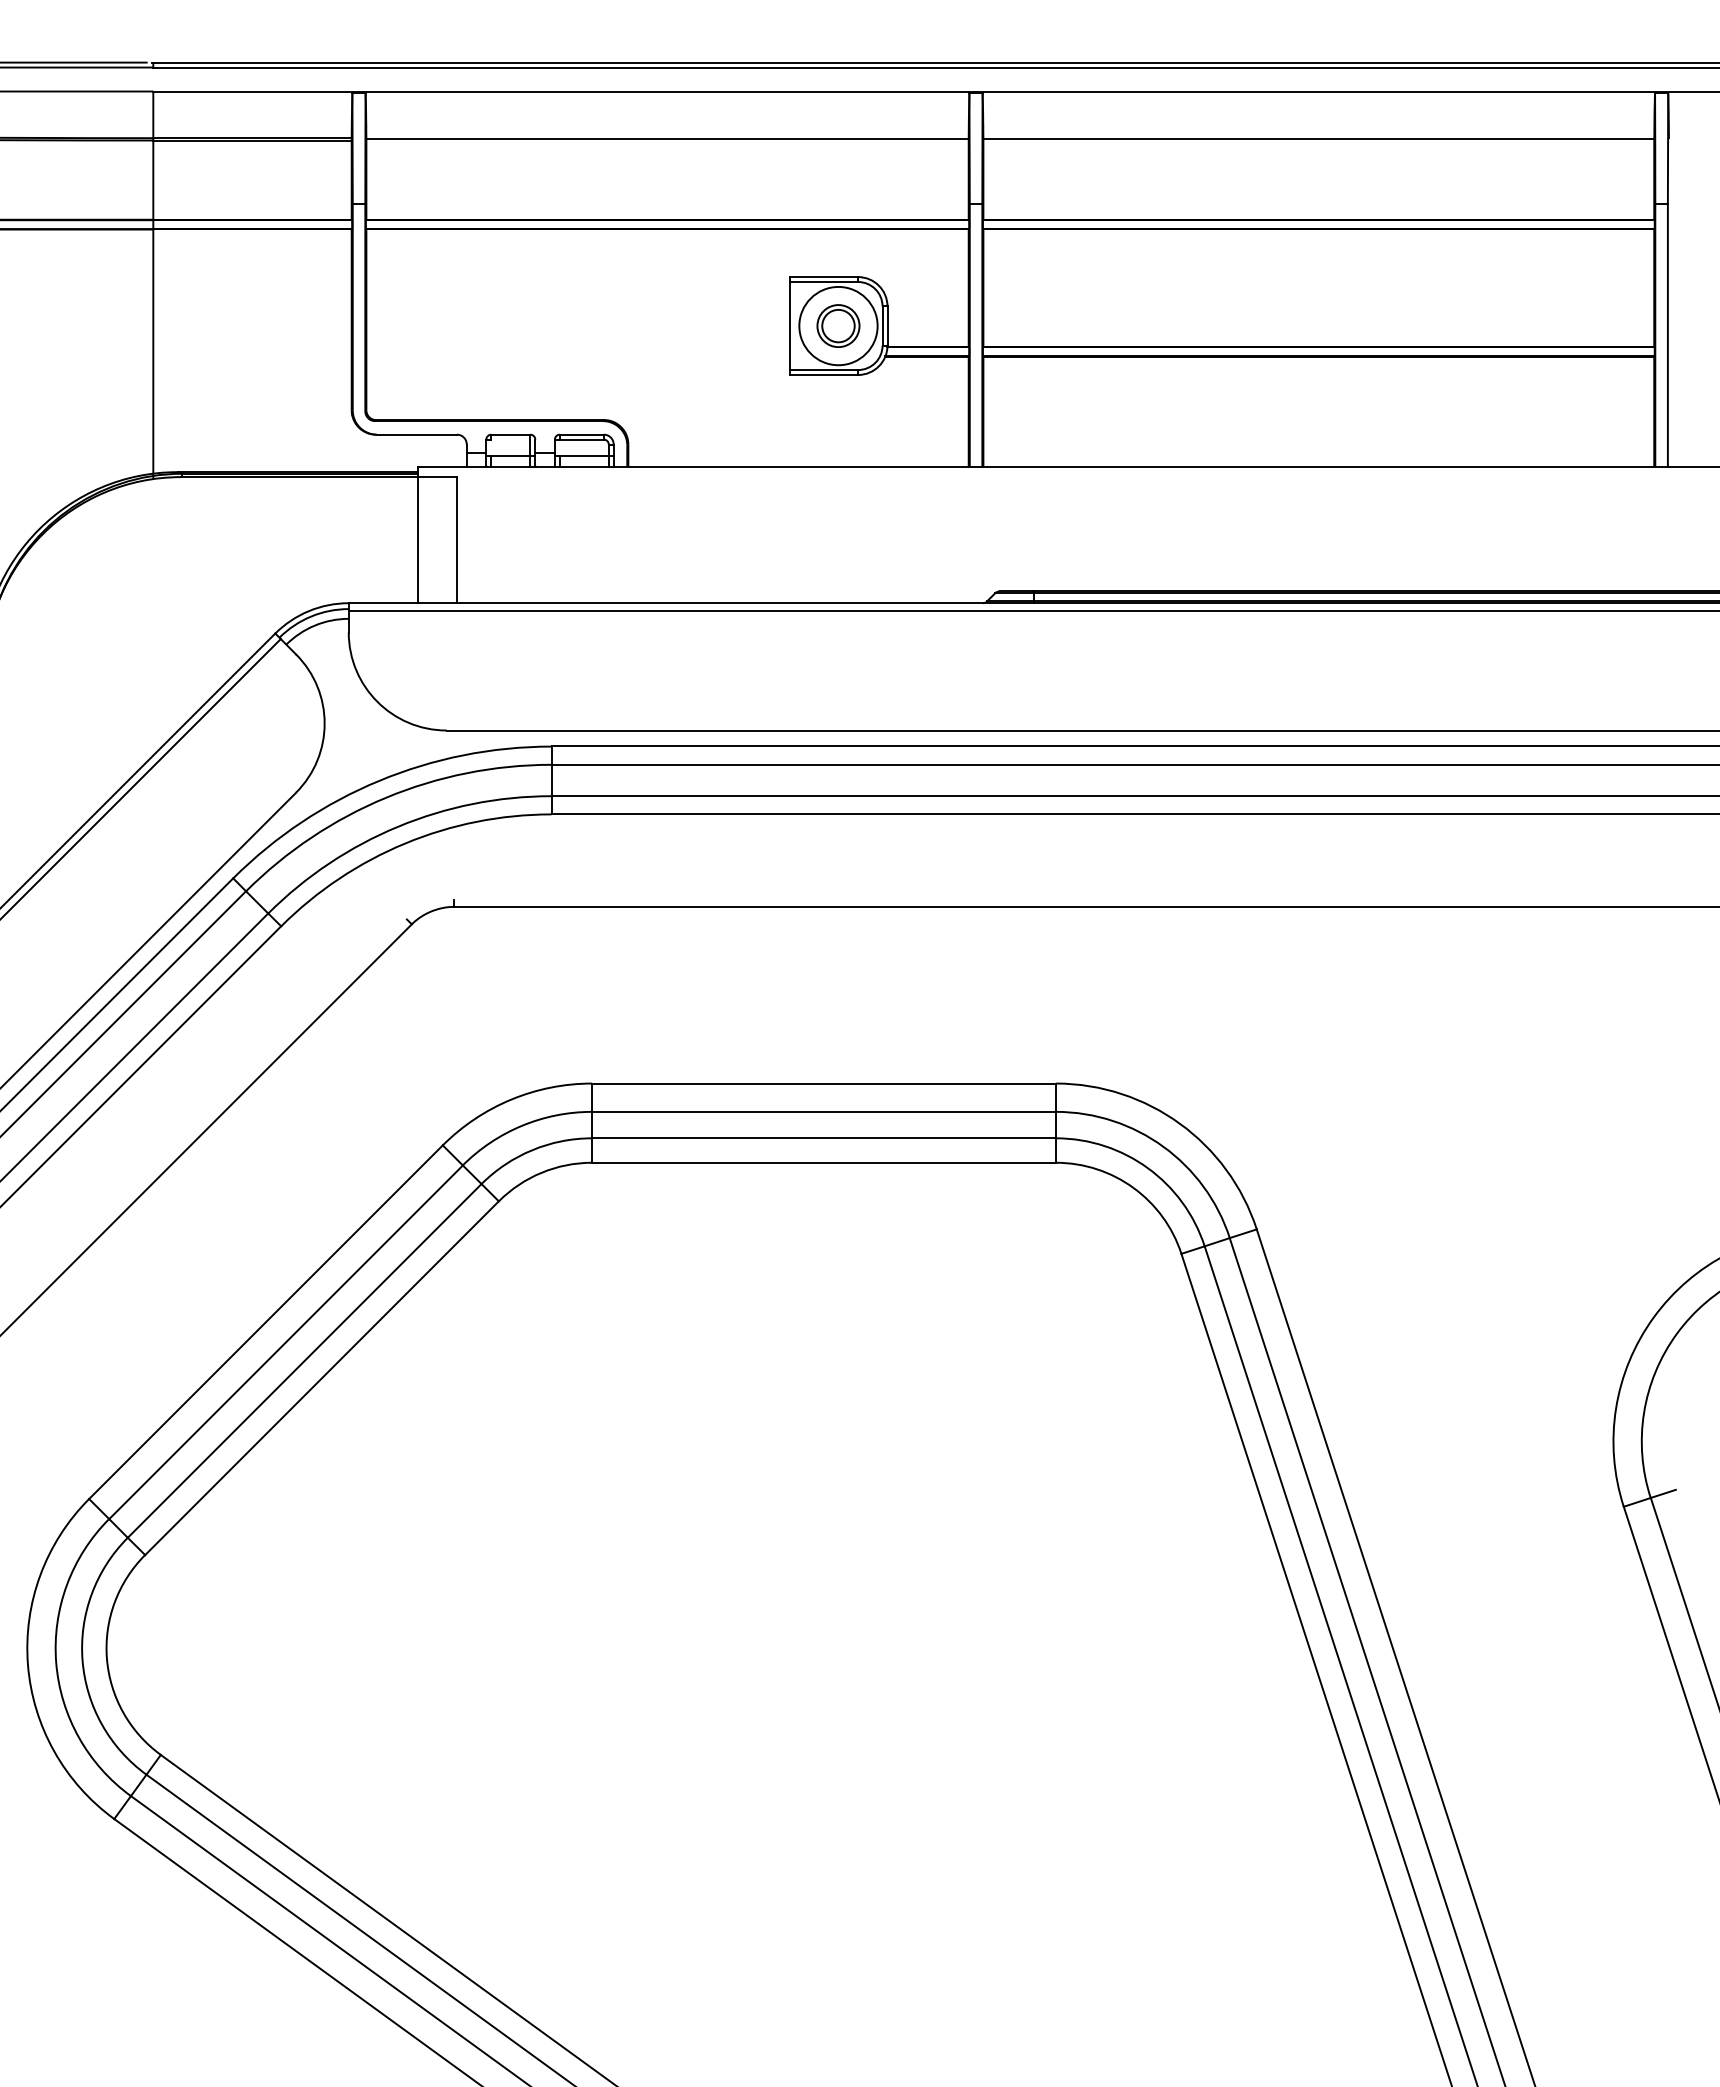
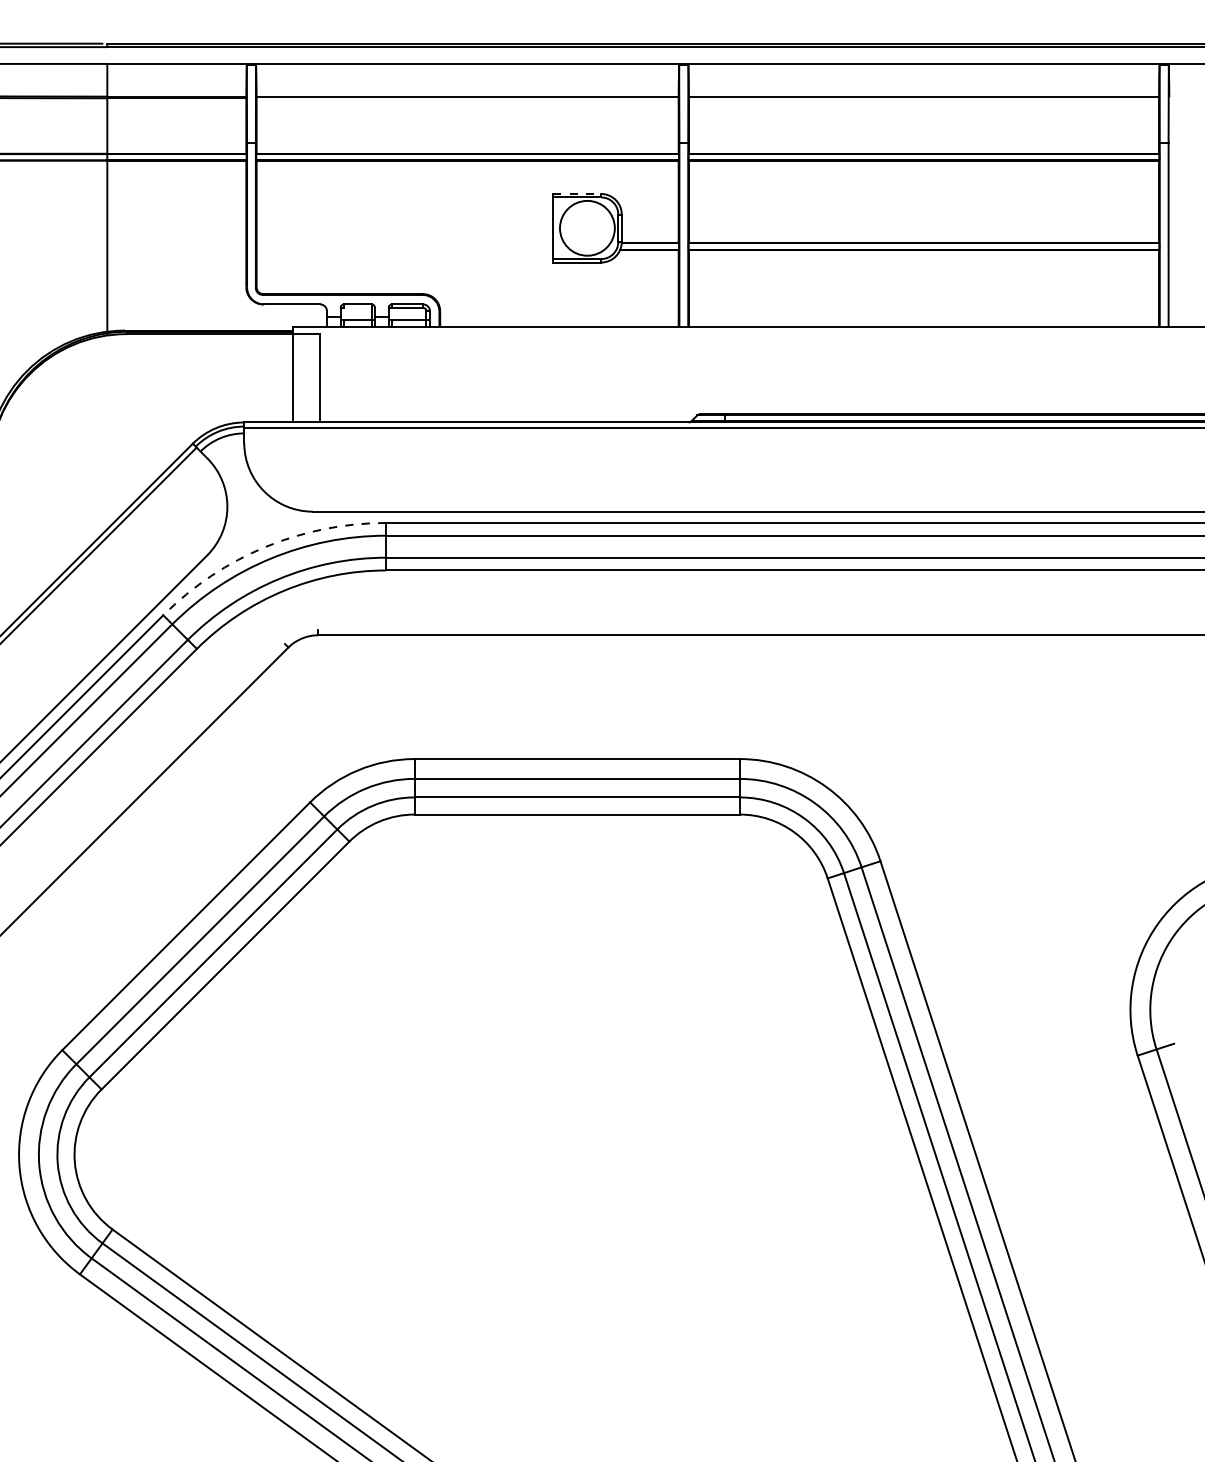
line: (824, 277) -> (577, 194), solid -> dashed
part: (838, 325) -> (587, 227), removed
arc: (379, 780) -> (265, 546), solid -> dashed

